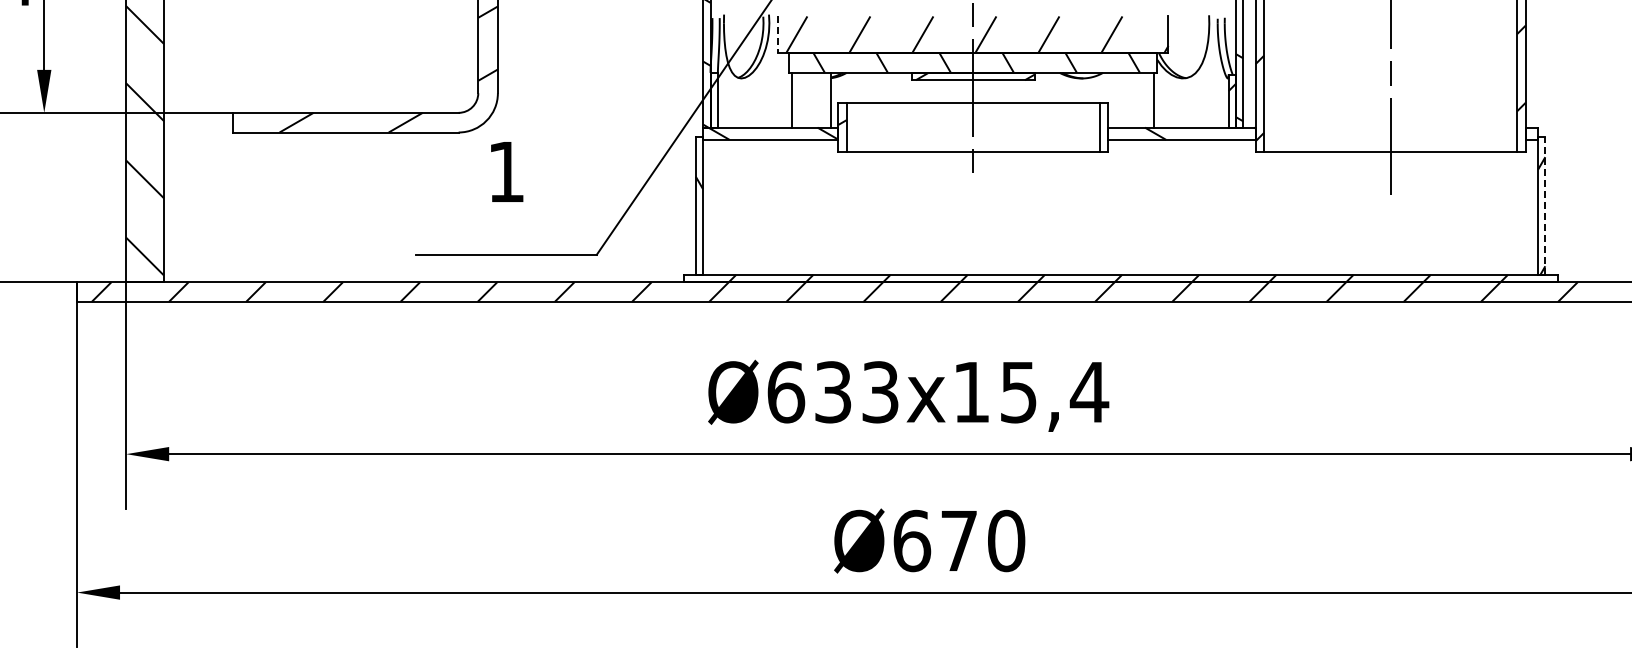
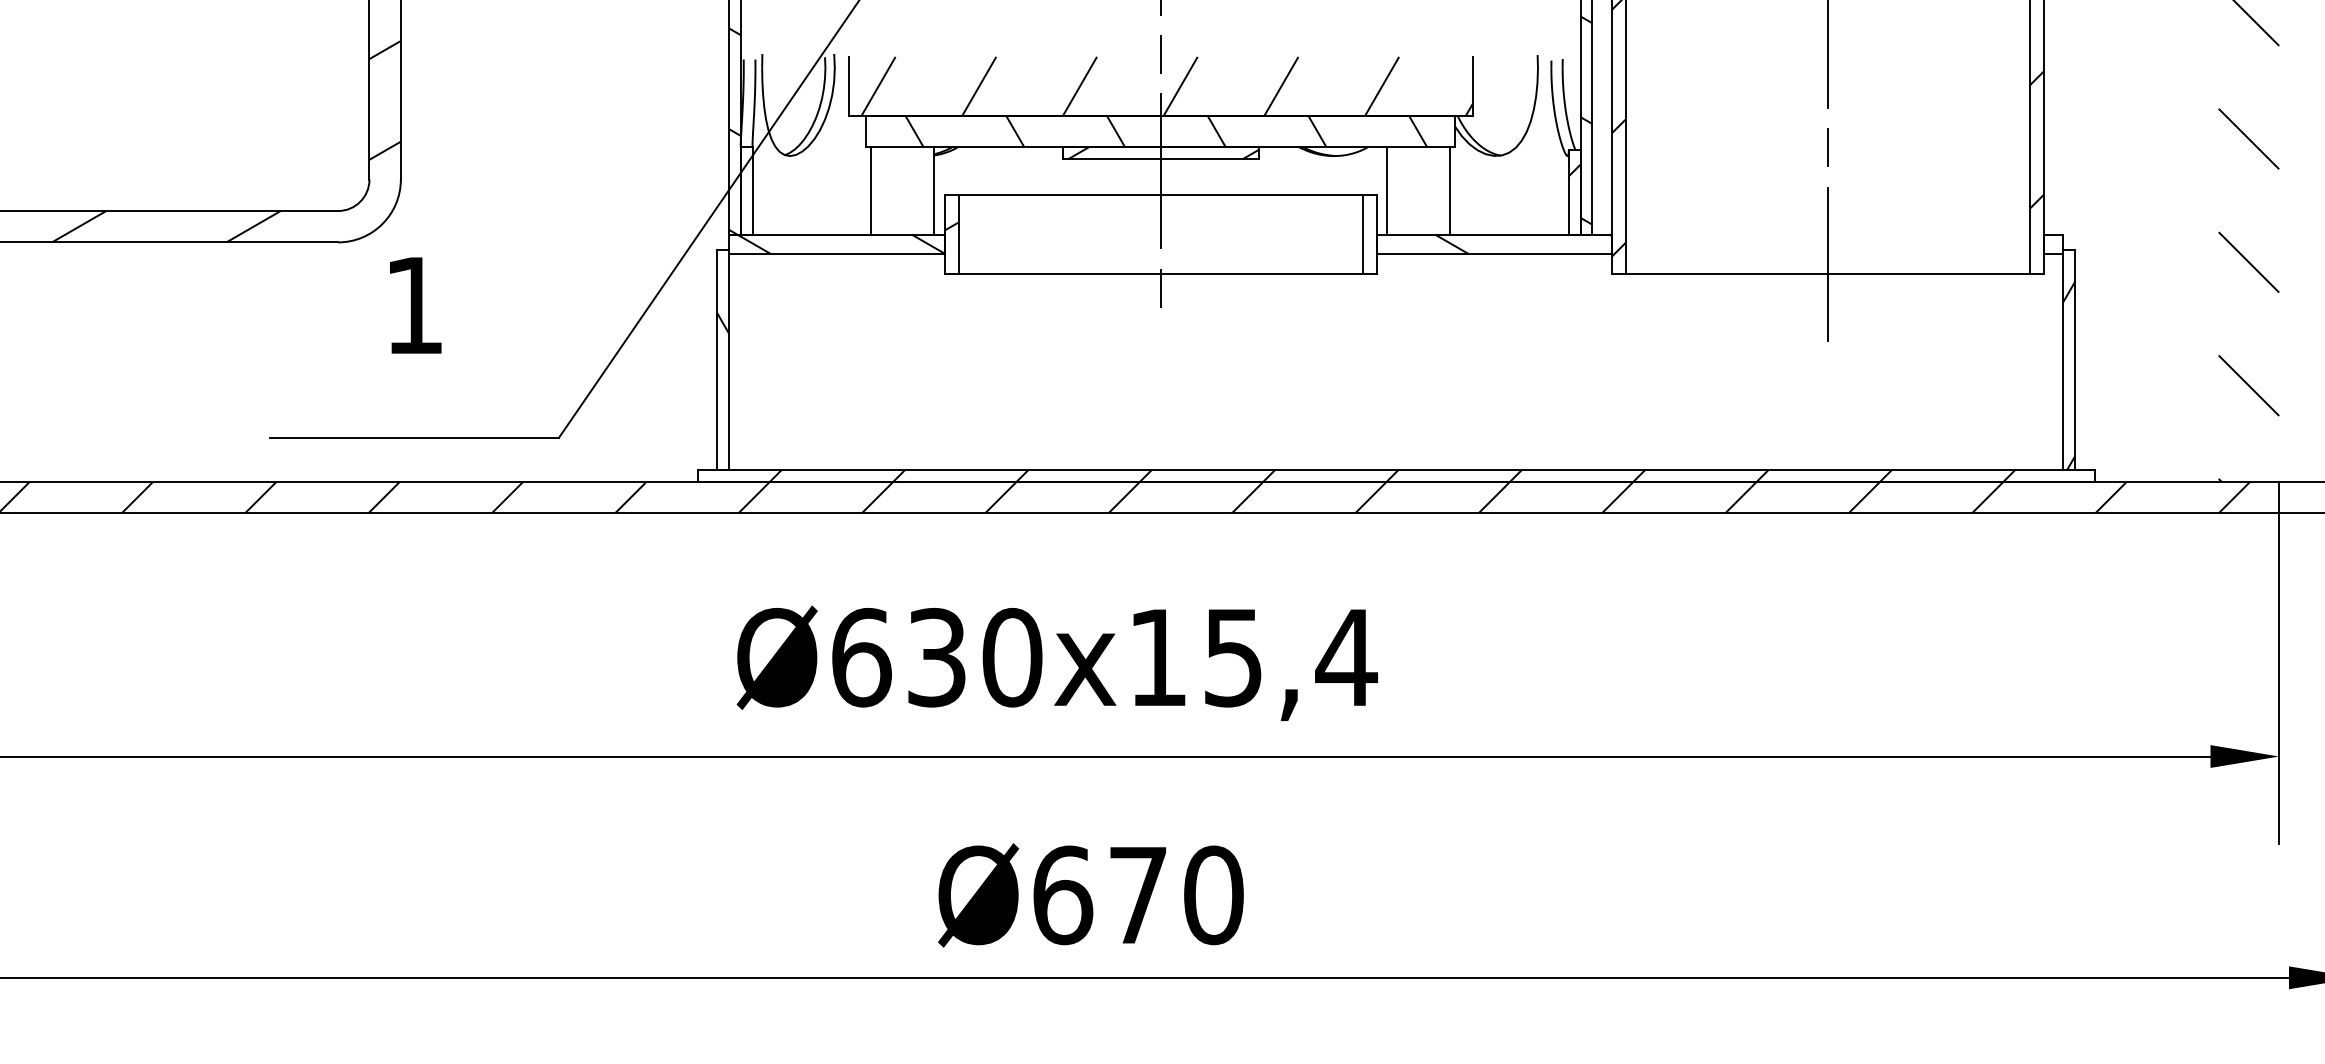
line: (778, 35) -> (849, 87), dashed -> solid
line: (1115, 99) -> (1388, 189), added
line: (1545, 206) -> (2075, 360), dashed -> solid
text: (880, 392) -> (1012, 657), Ø633x15,4 -> Ø630x15,4

